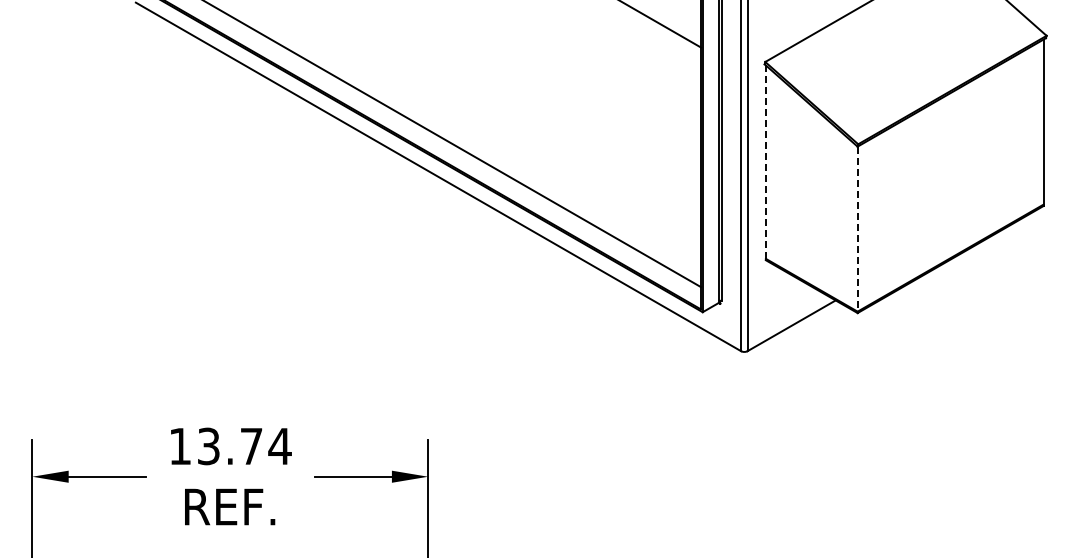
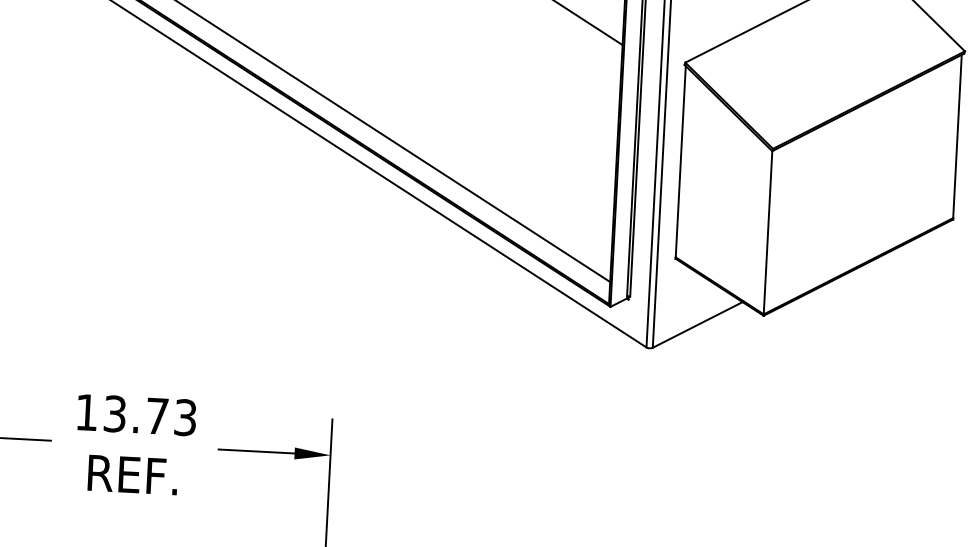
line: (765, 163) -> (680, 163), dashed -> solid
line: (857, 230) -> (767, 234), dashed -> solid
text: (279, 446) -> (185, 417), 13.74 -> 13.73

